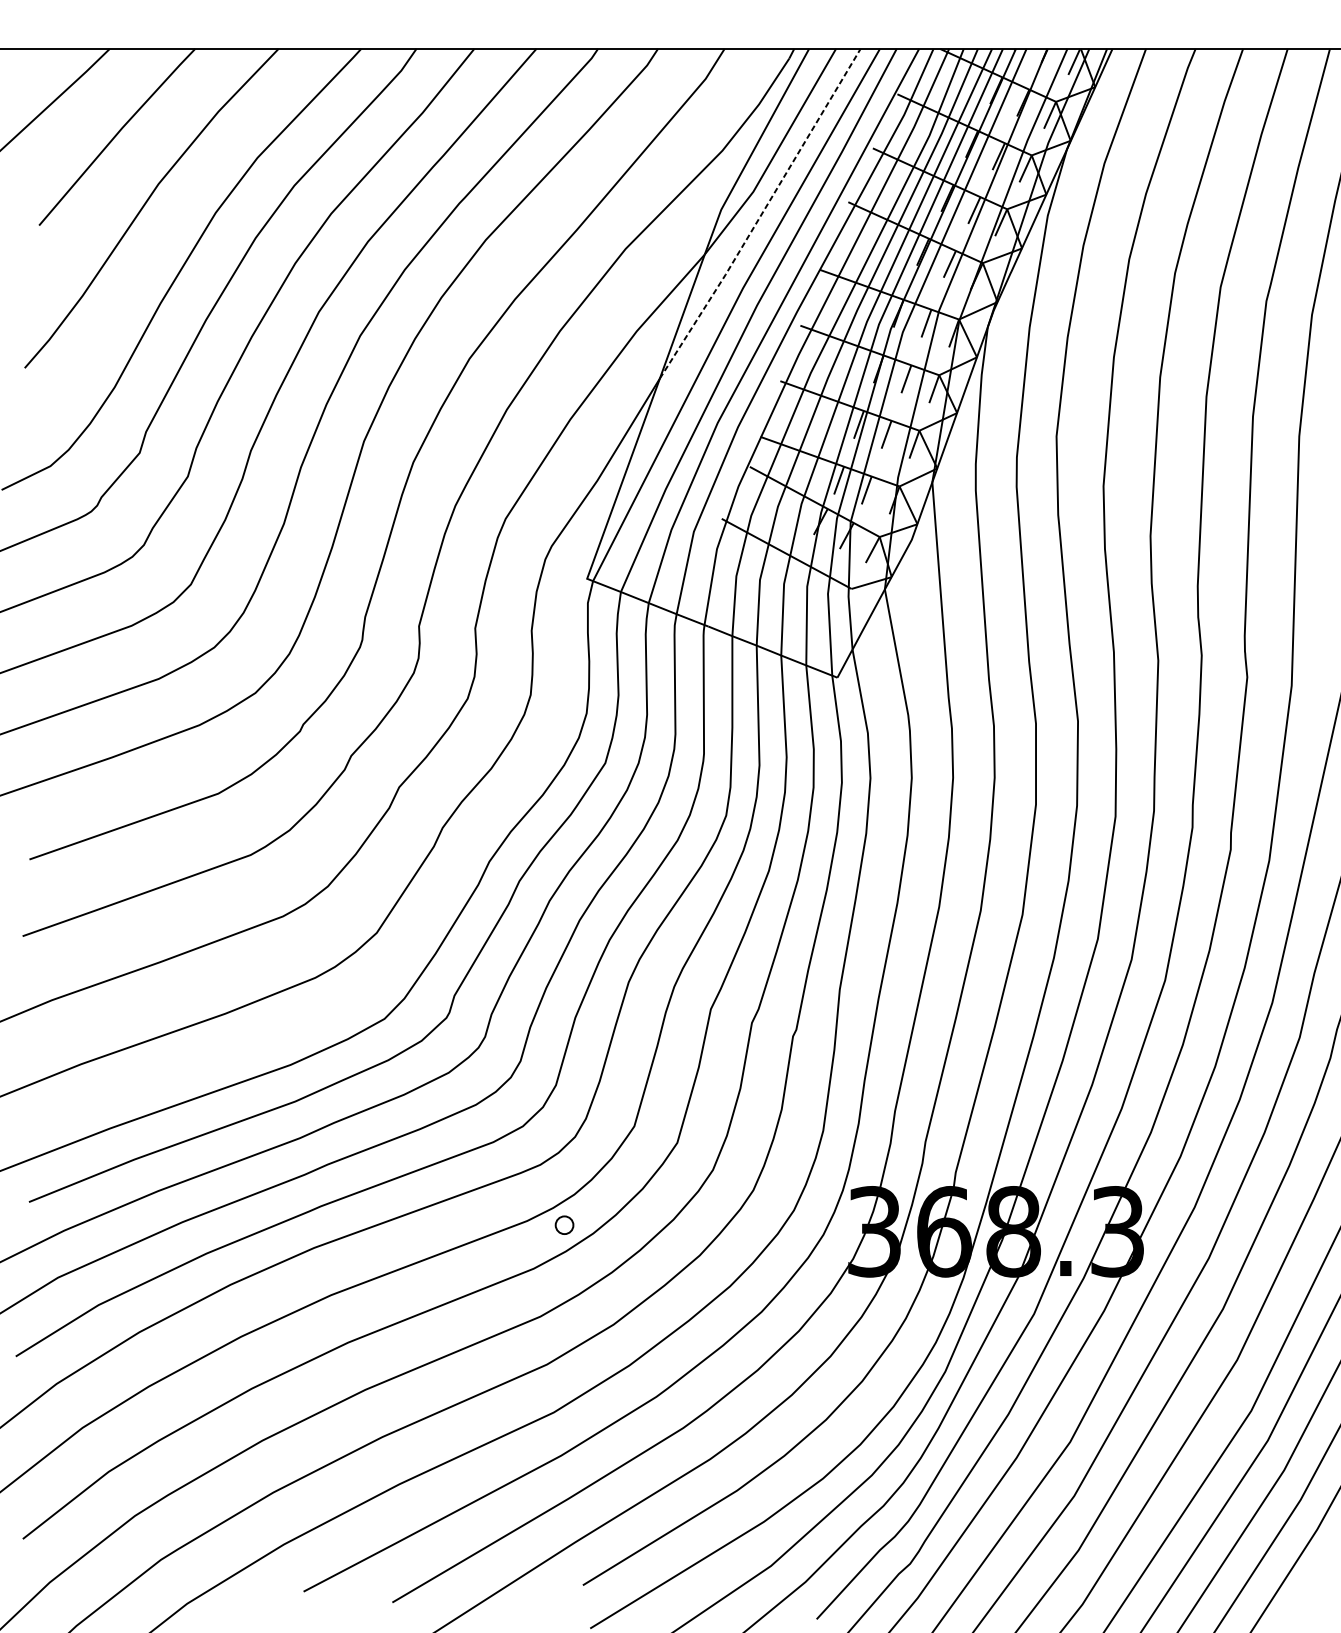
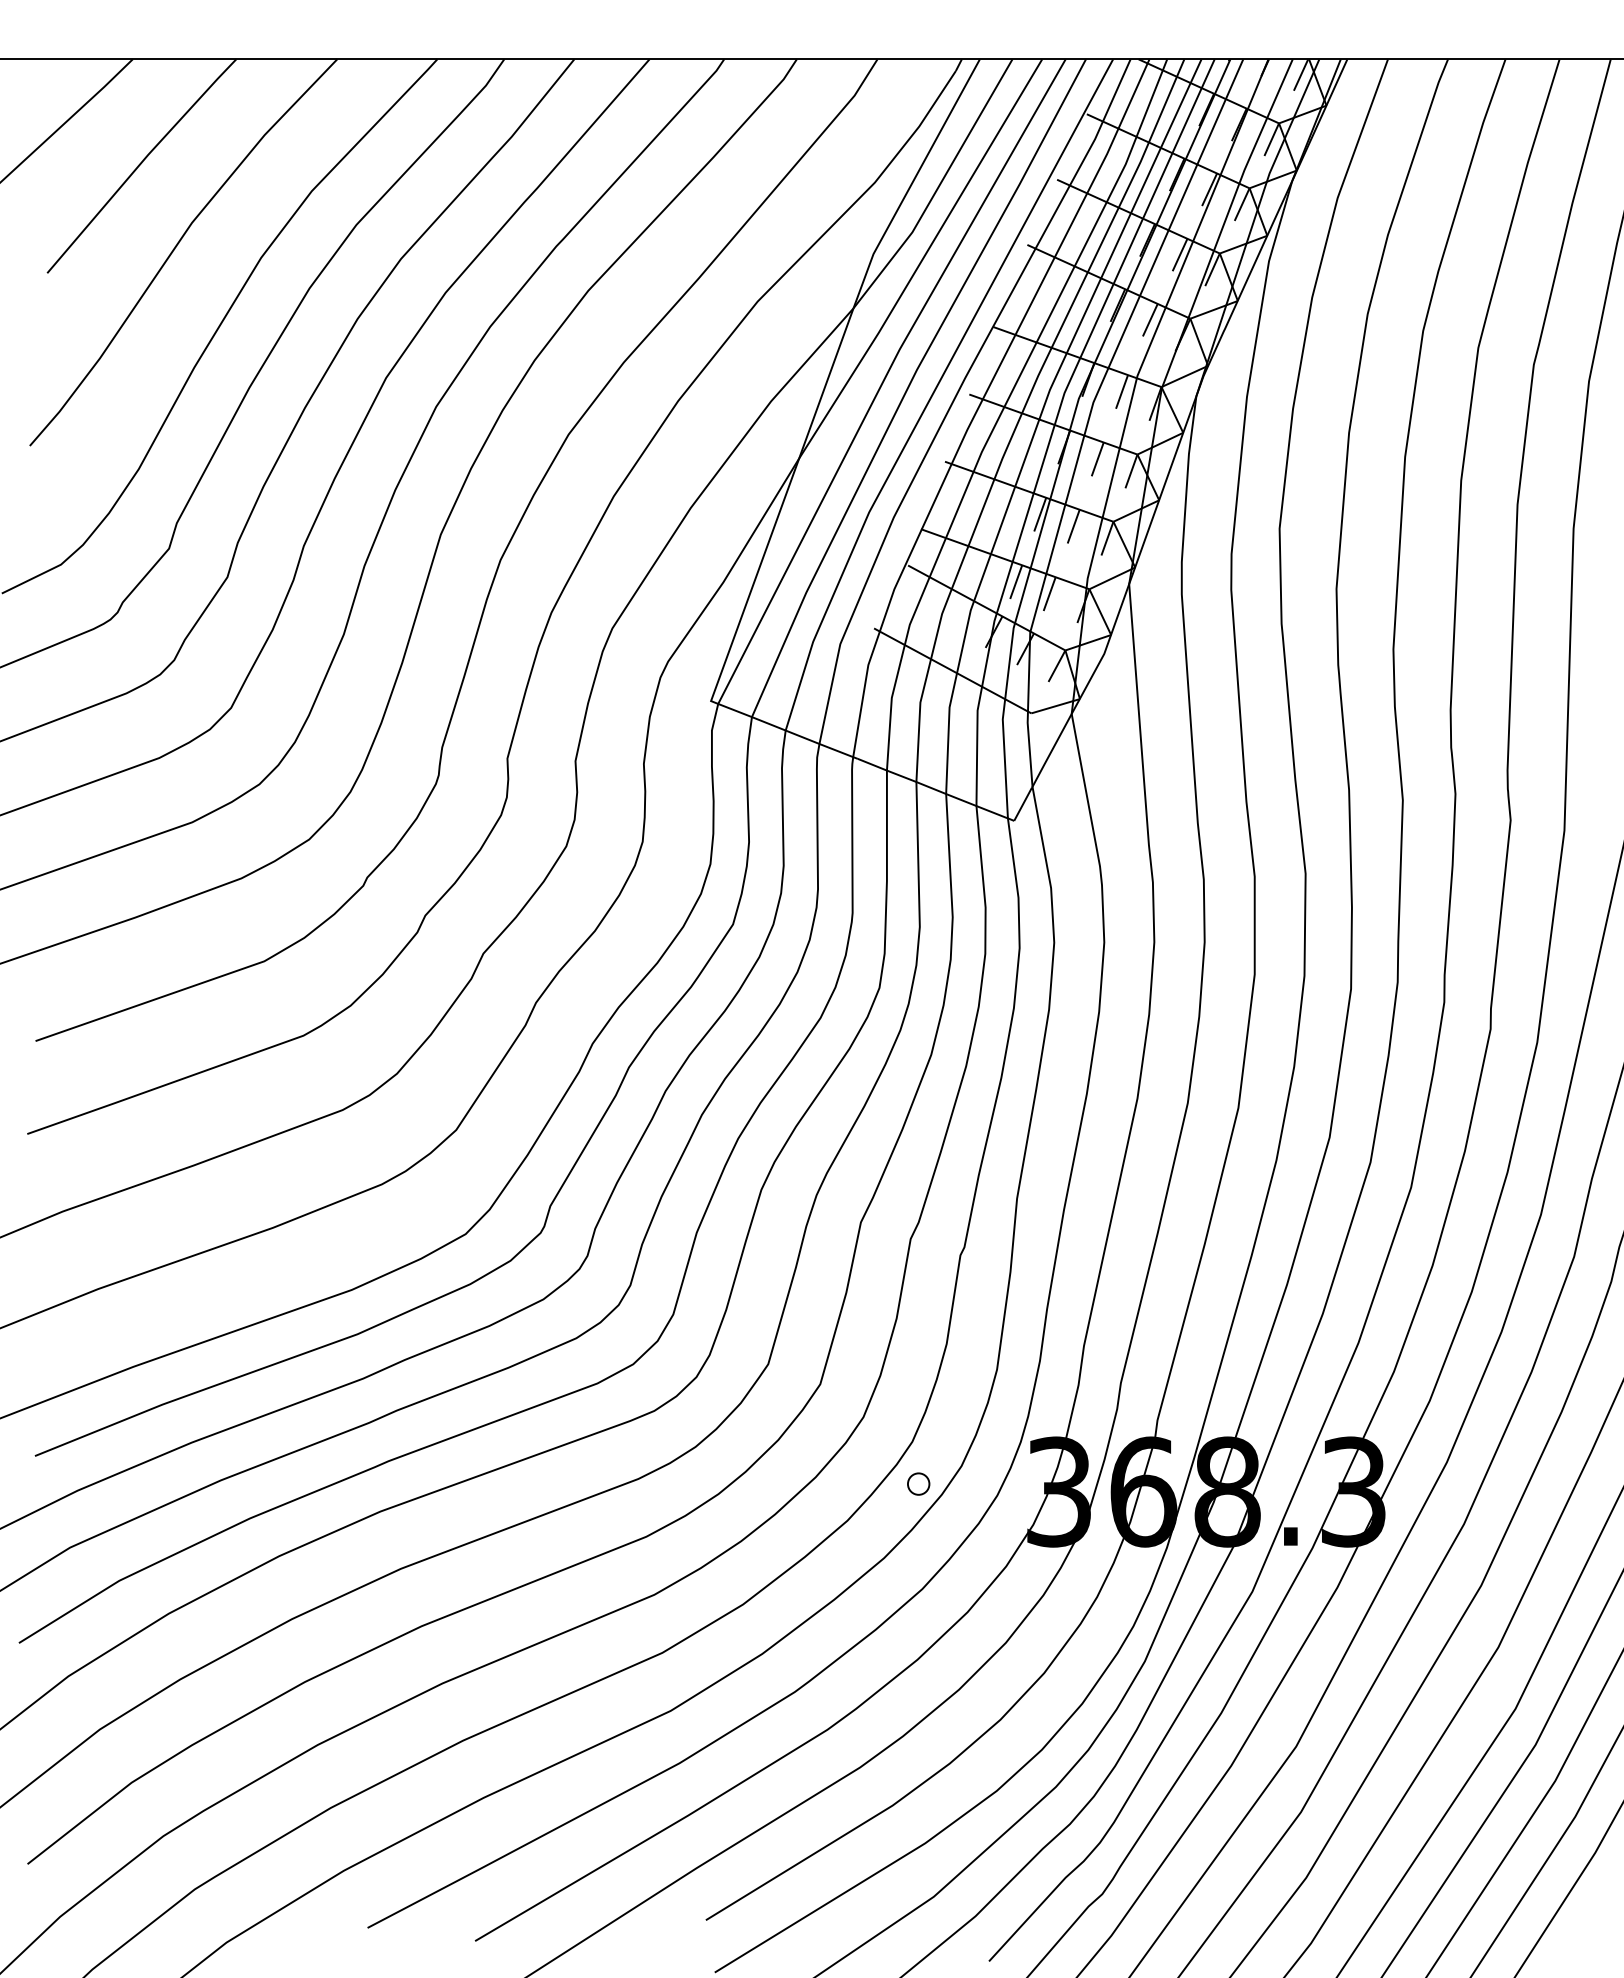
line: (761, 215) -> (922, 260), dashed -> solid
part: (564, 1224) -> (918, 1483), moved

